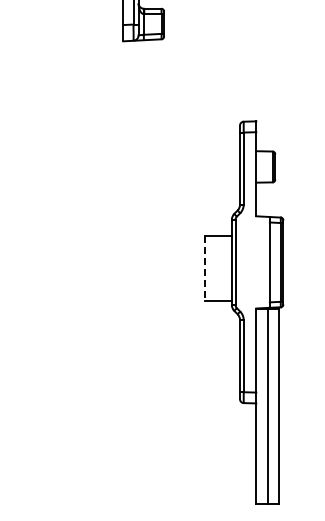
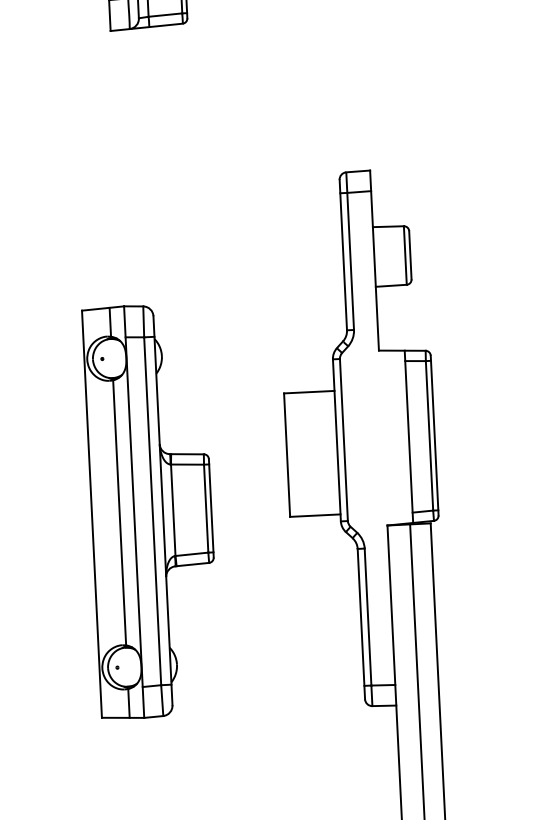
line: (205, 268) -> (287, 454), dashed -> solid
part: (132, 294) -> (151, 510), added

